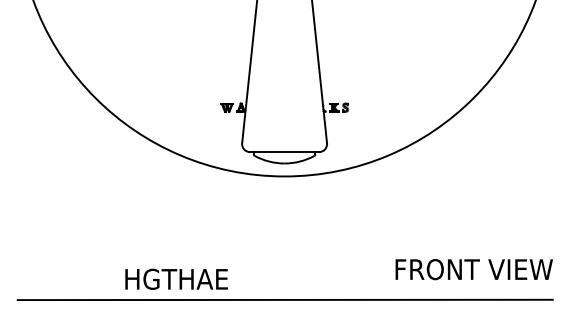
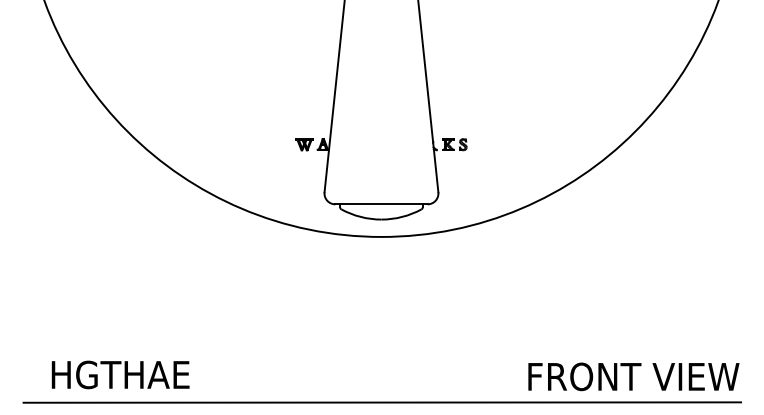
text: (474, 269) -> (633, 376), moved
text: (176, 279) -> (120, 374), moved

